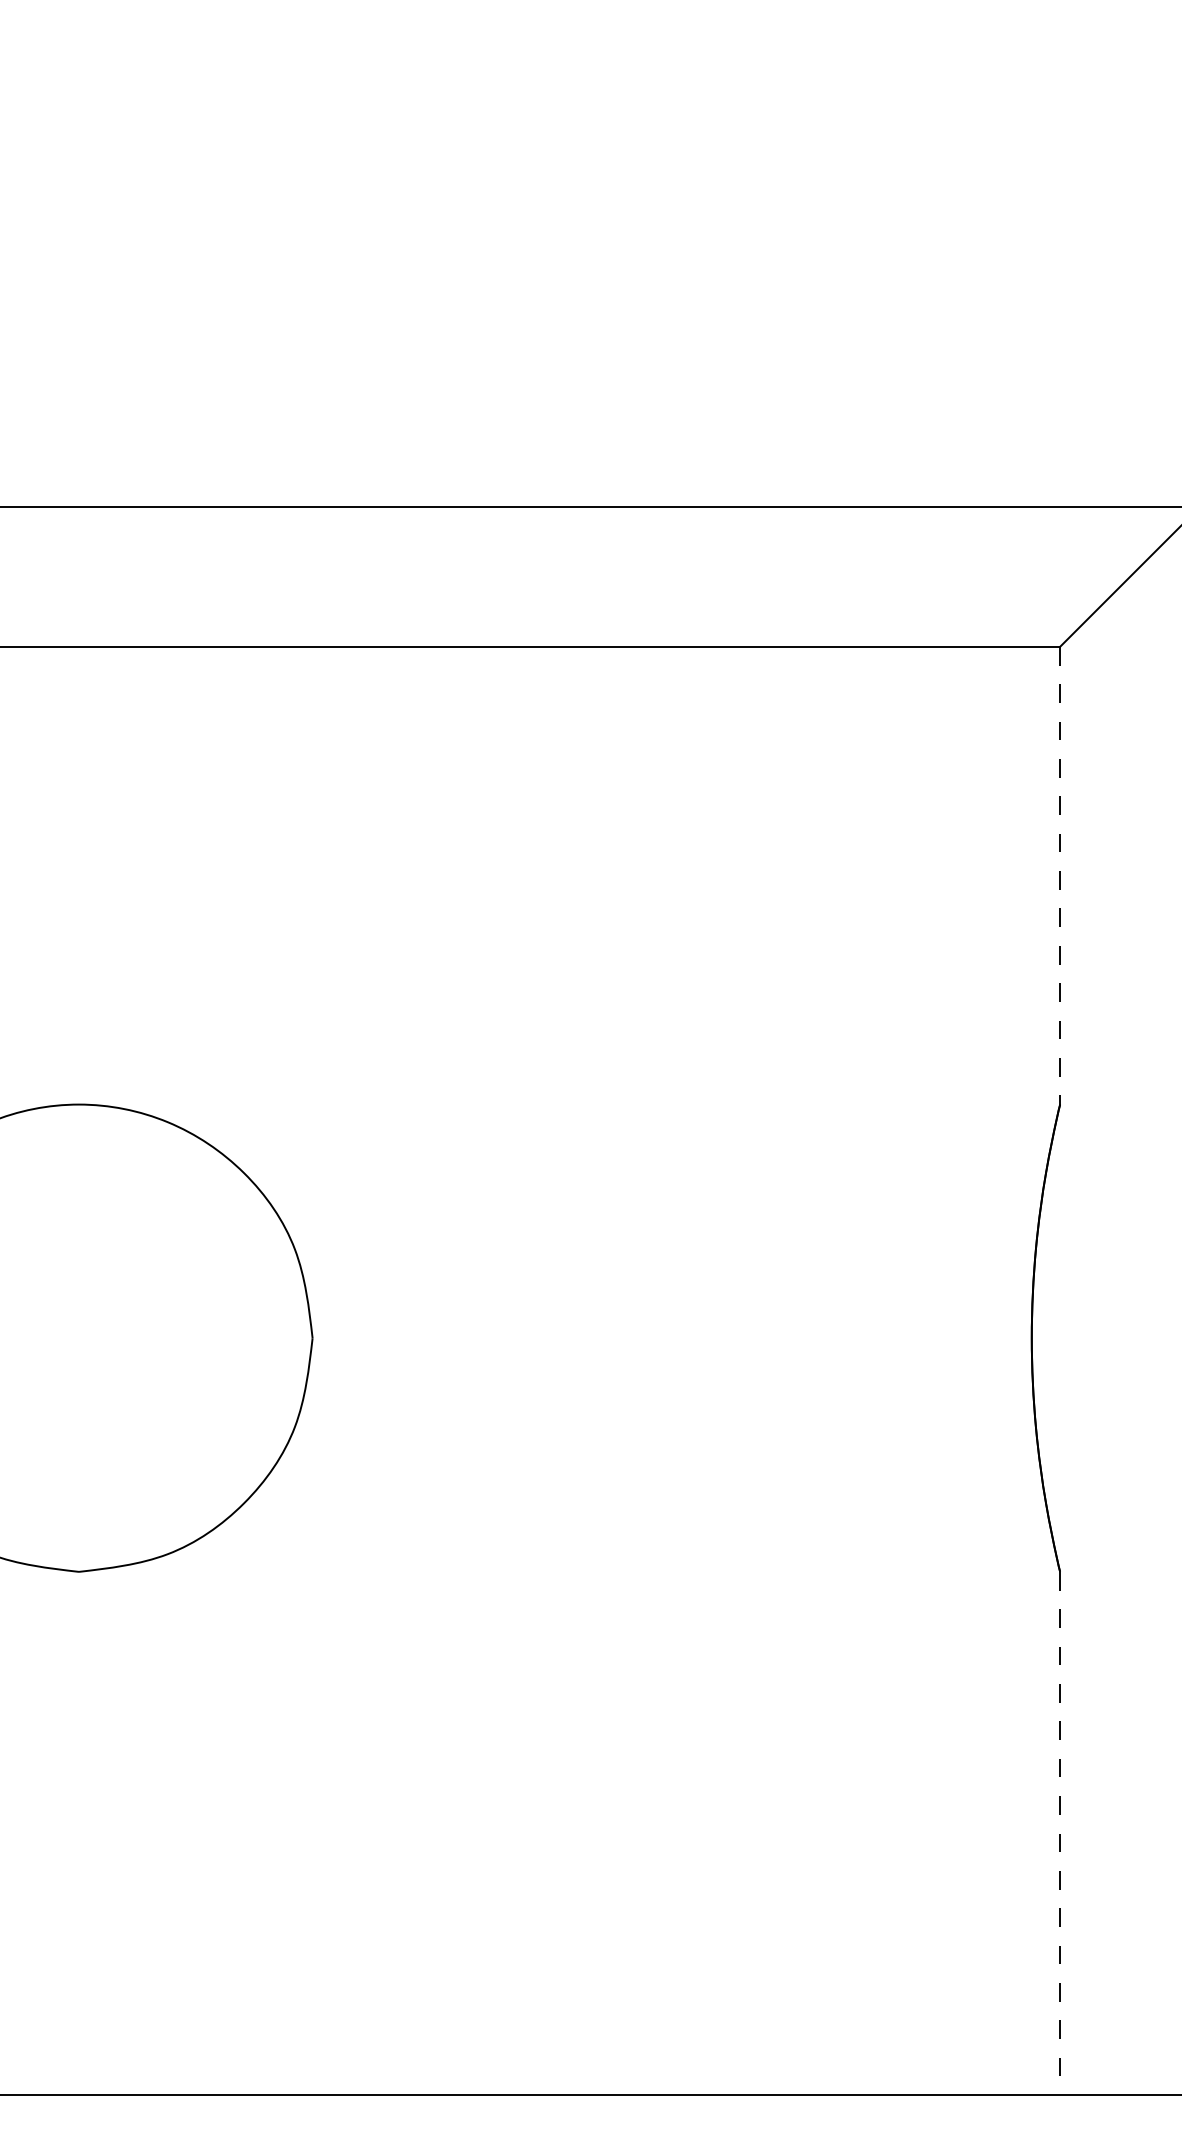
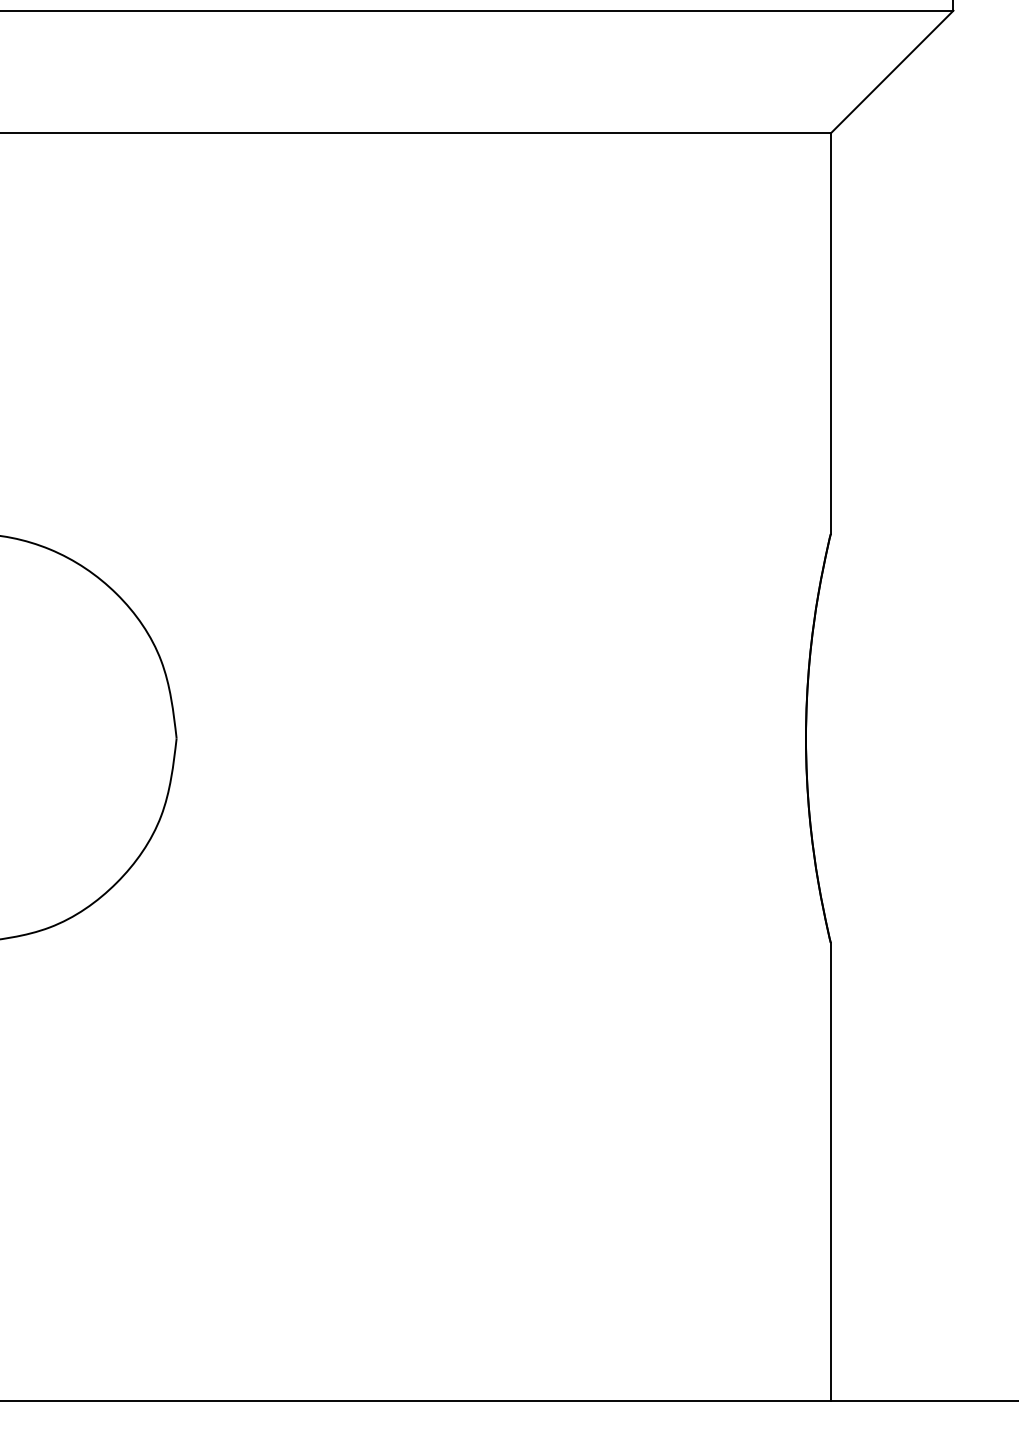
line: (1060, 875) -> (831, 333), dashed -> solid
line: (1060, 1833) -> (831, 1171), dashed -> solid

